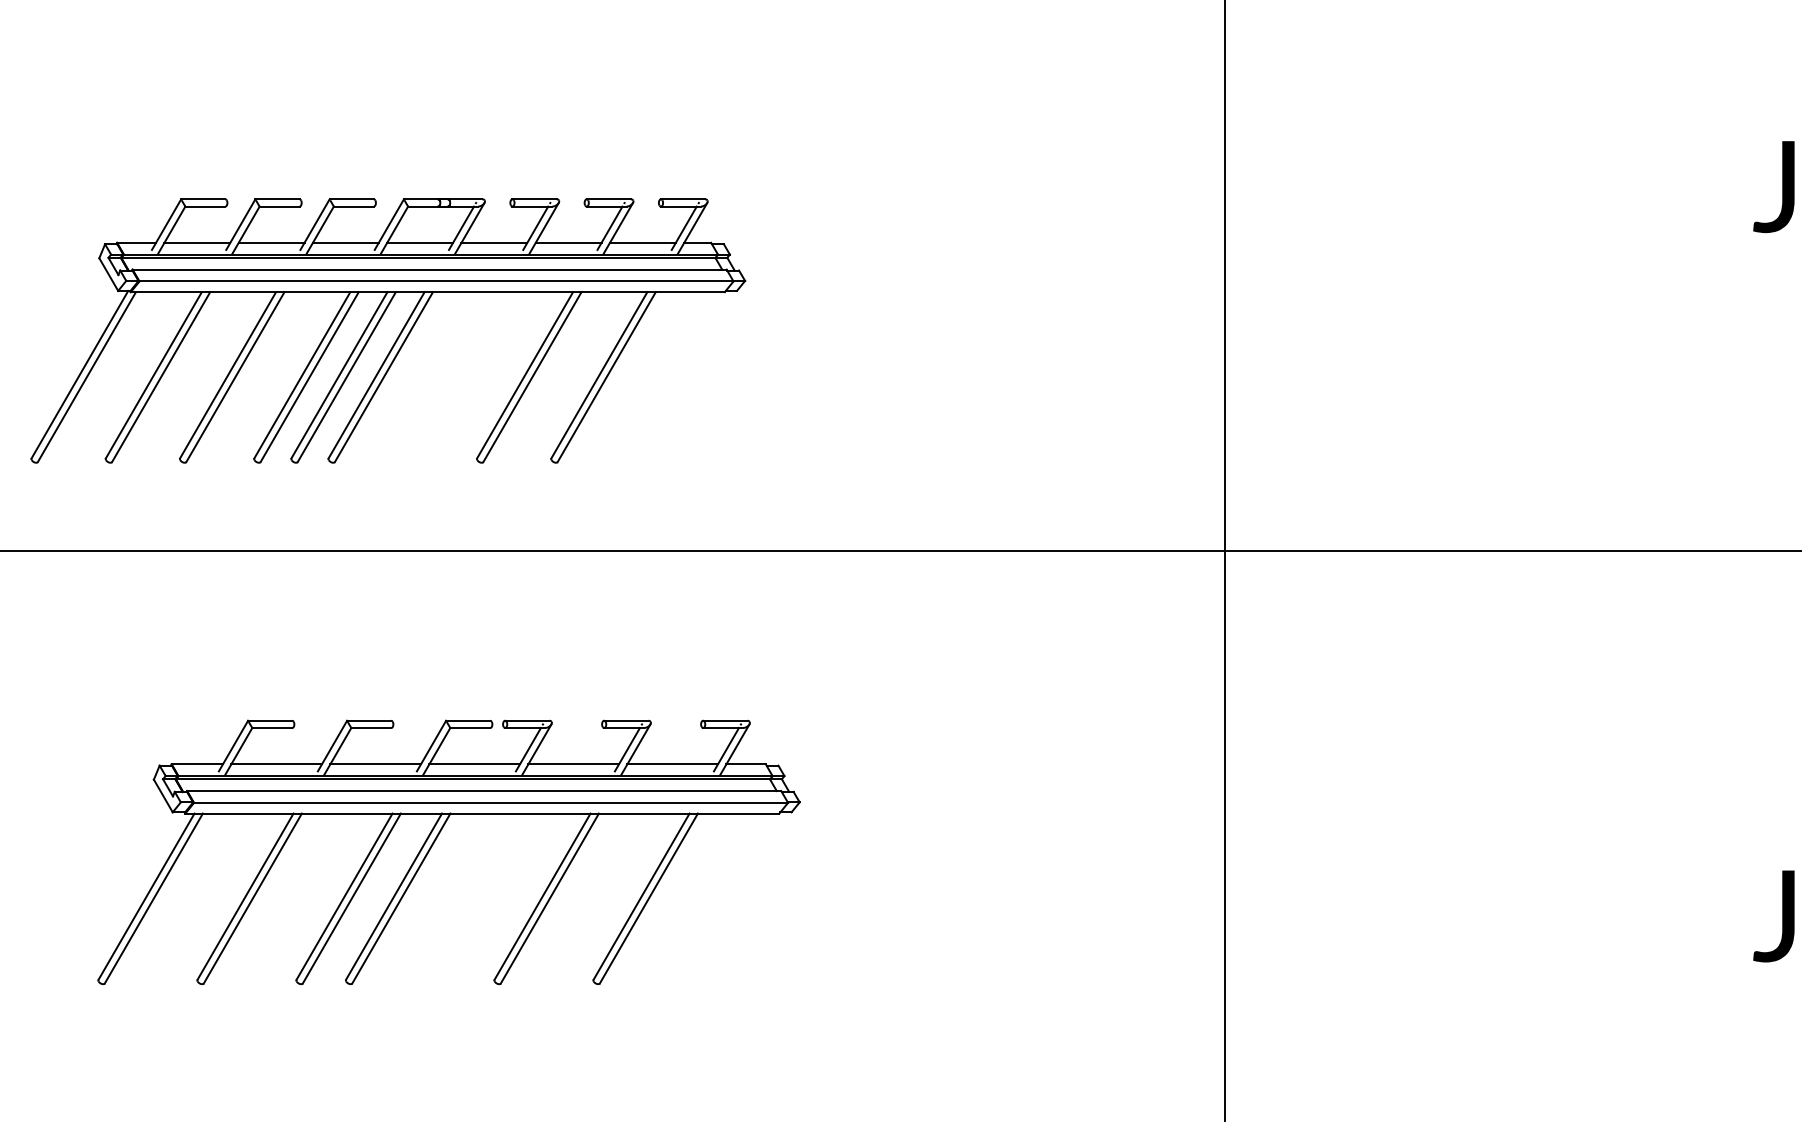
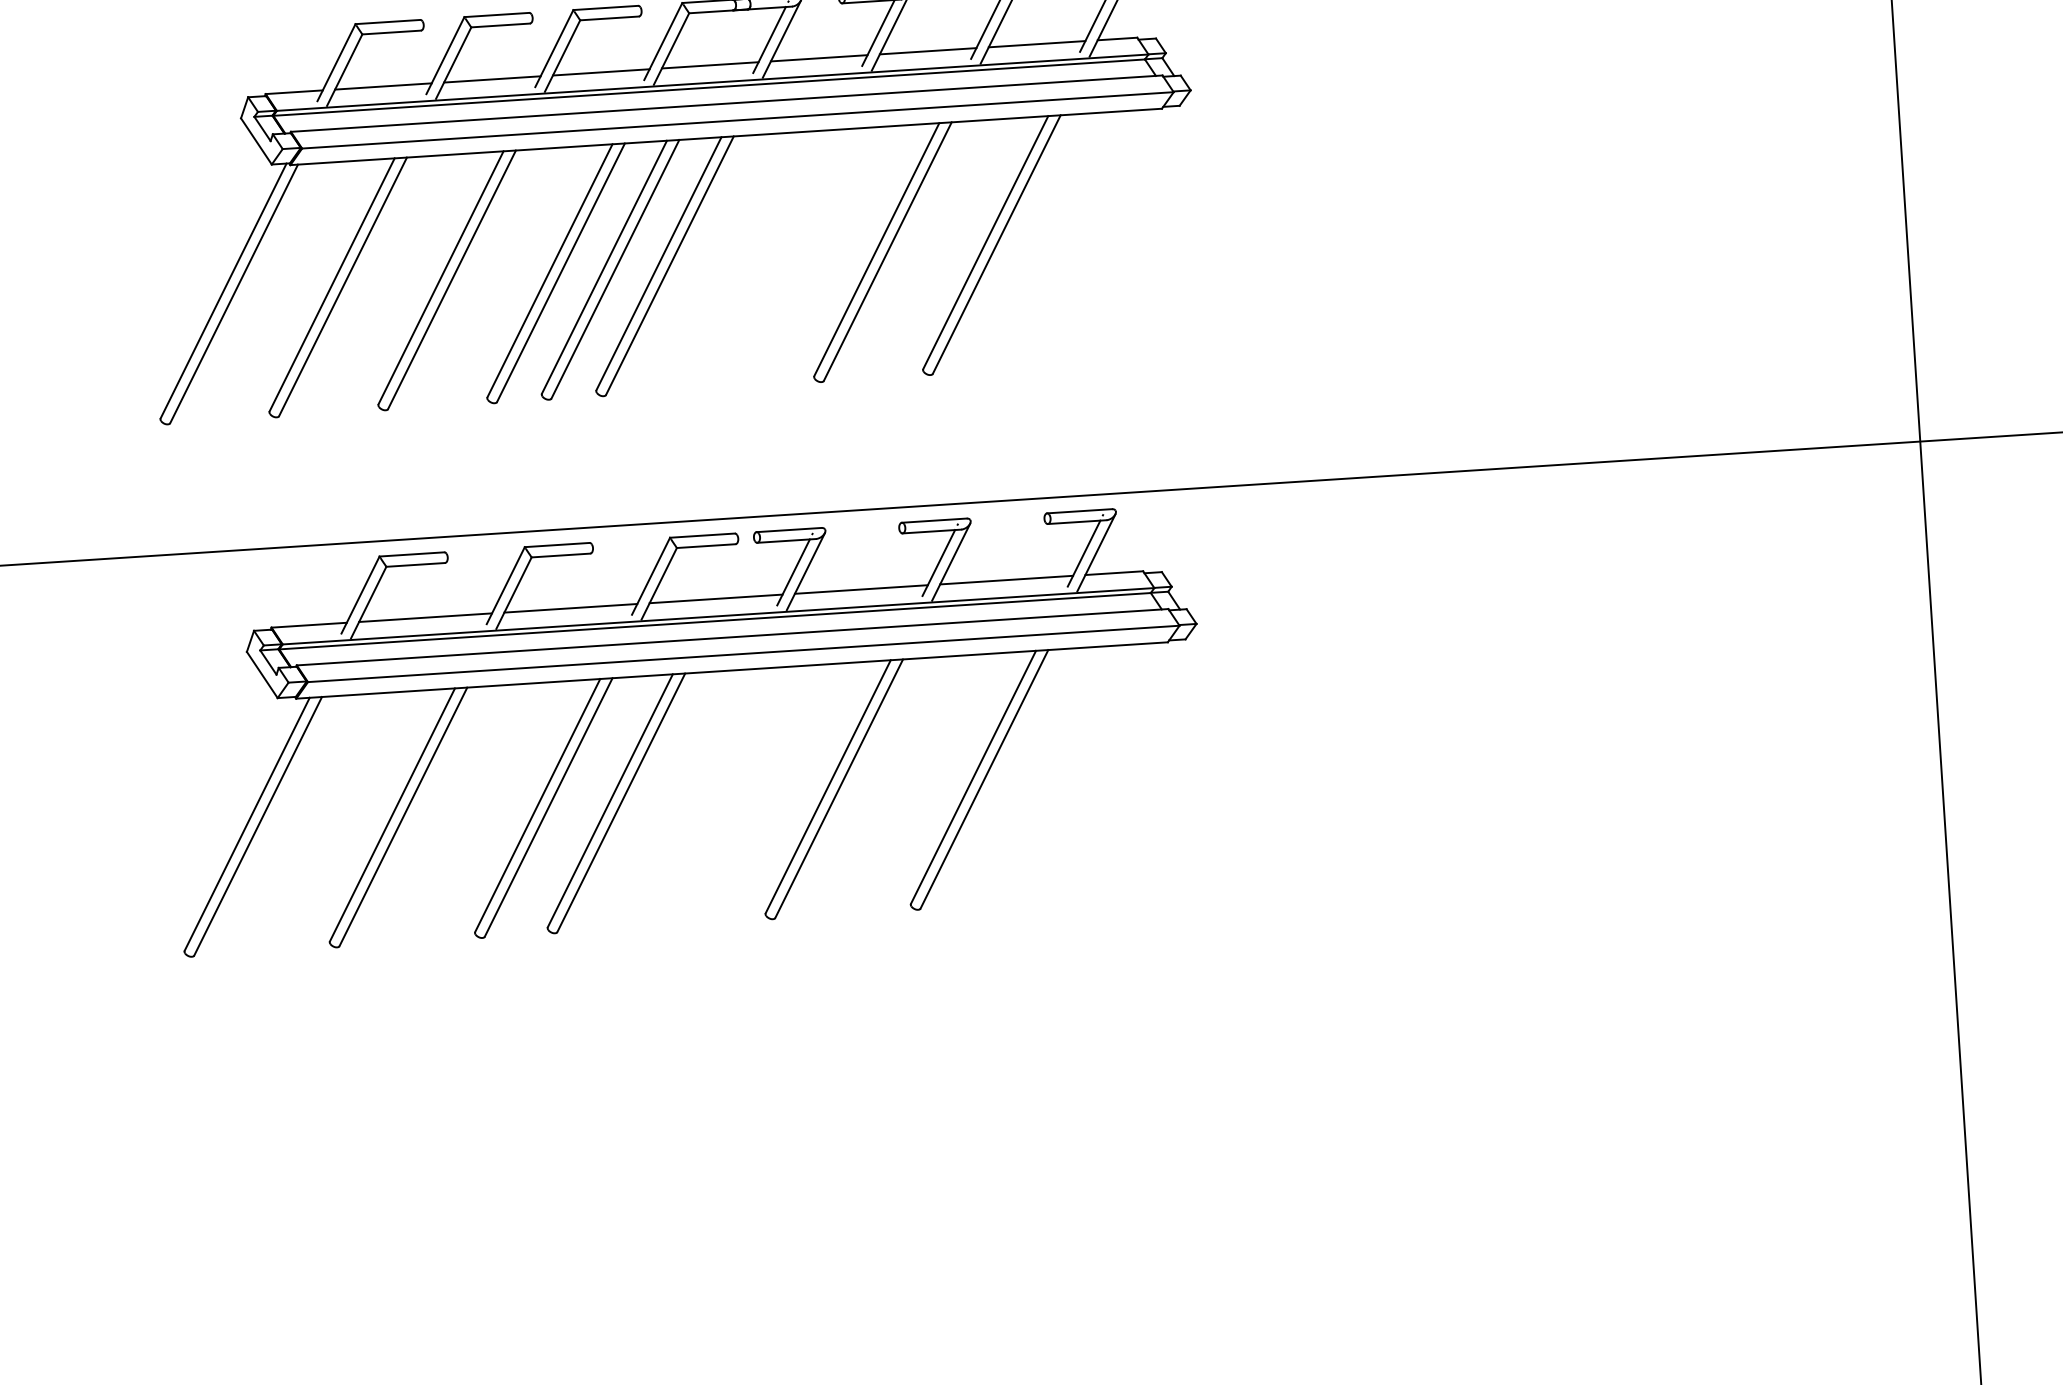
part: (433, 845) -> (663, 721), moved

